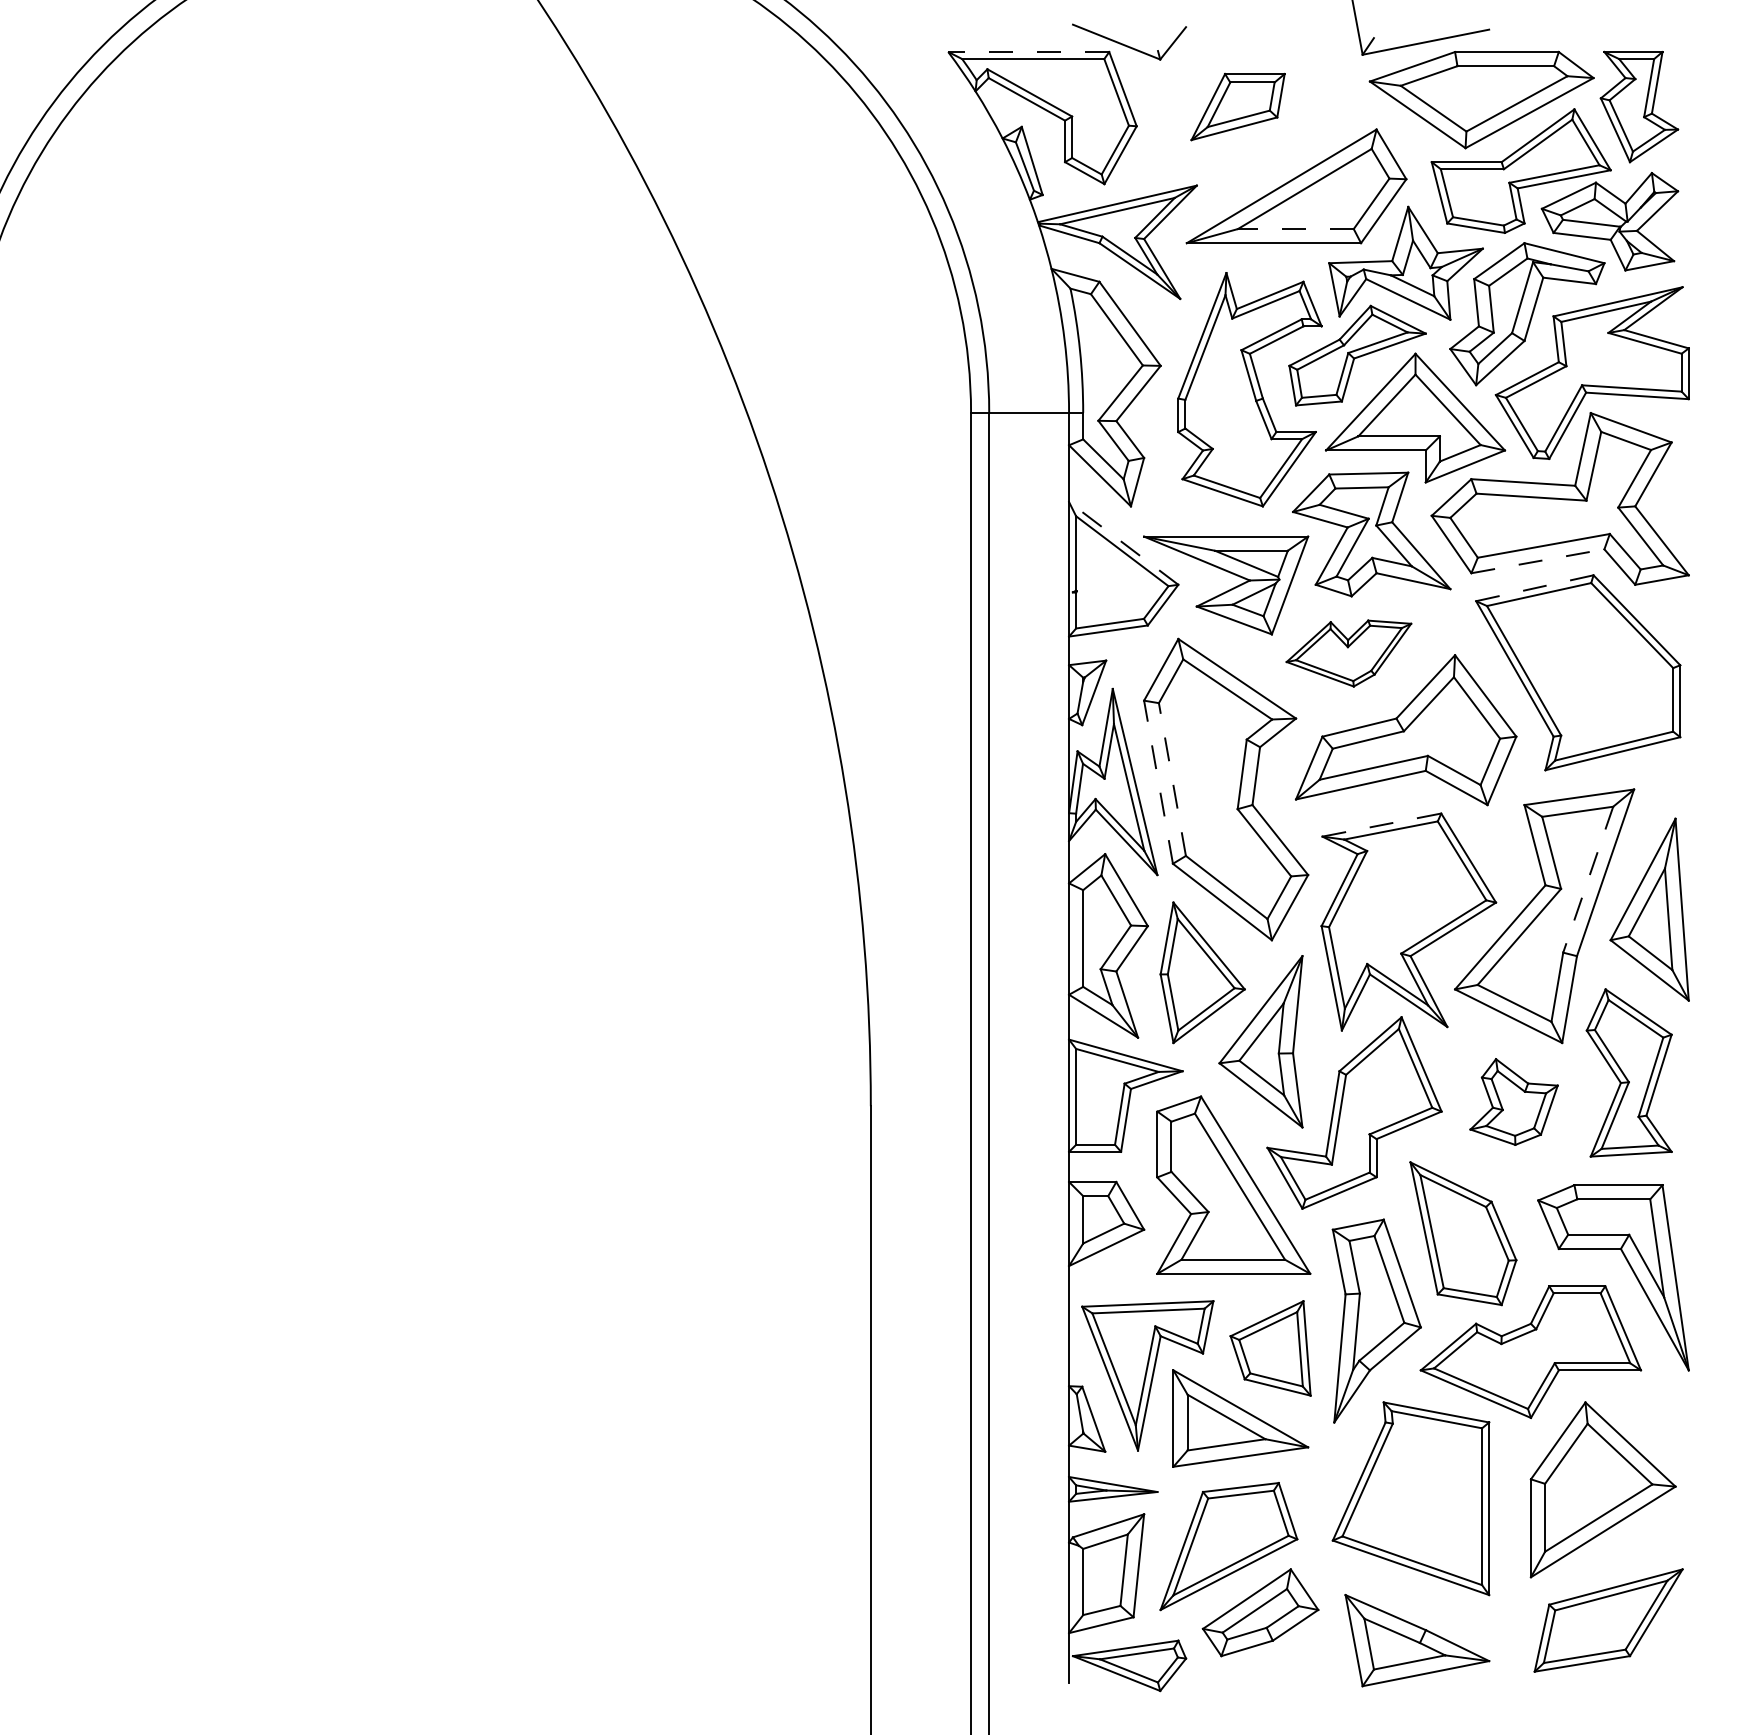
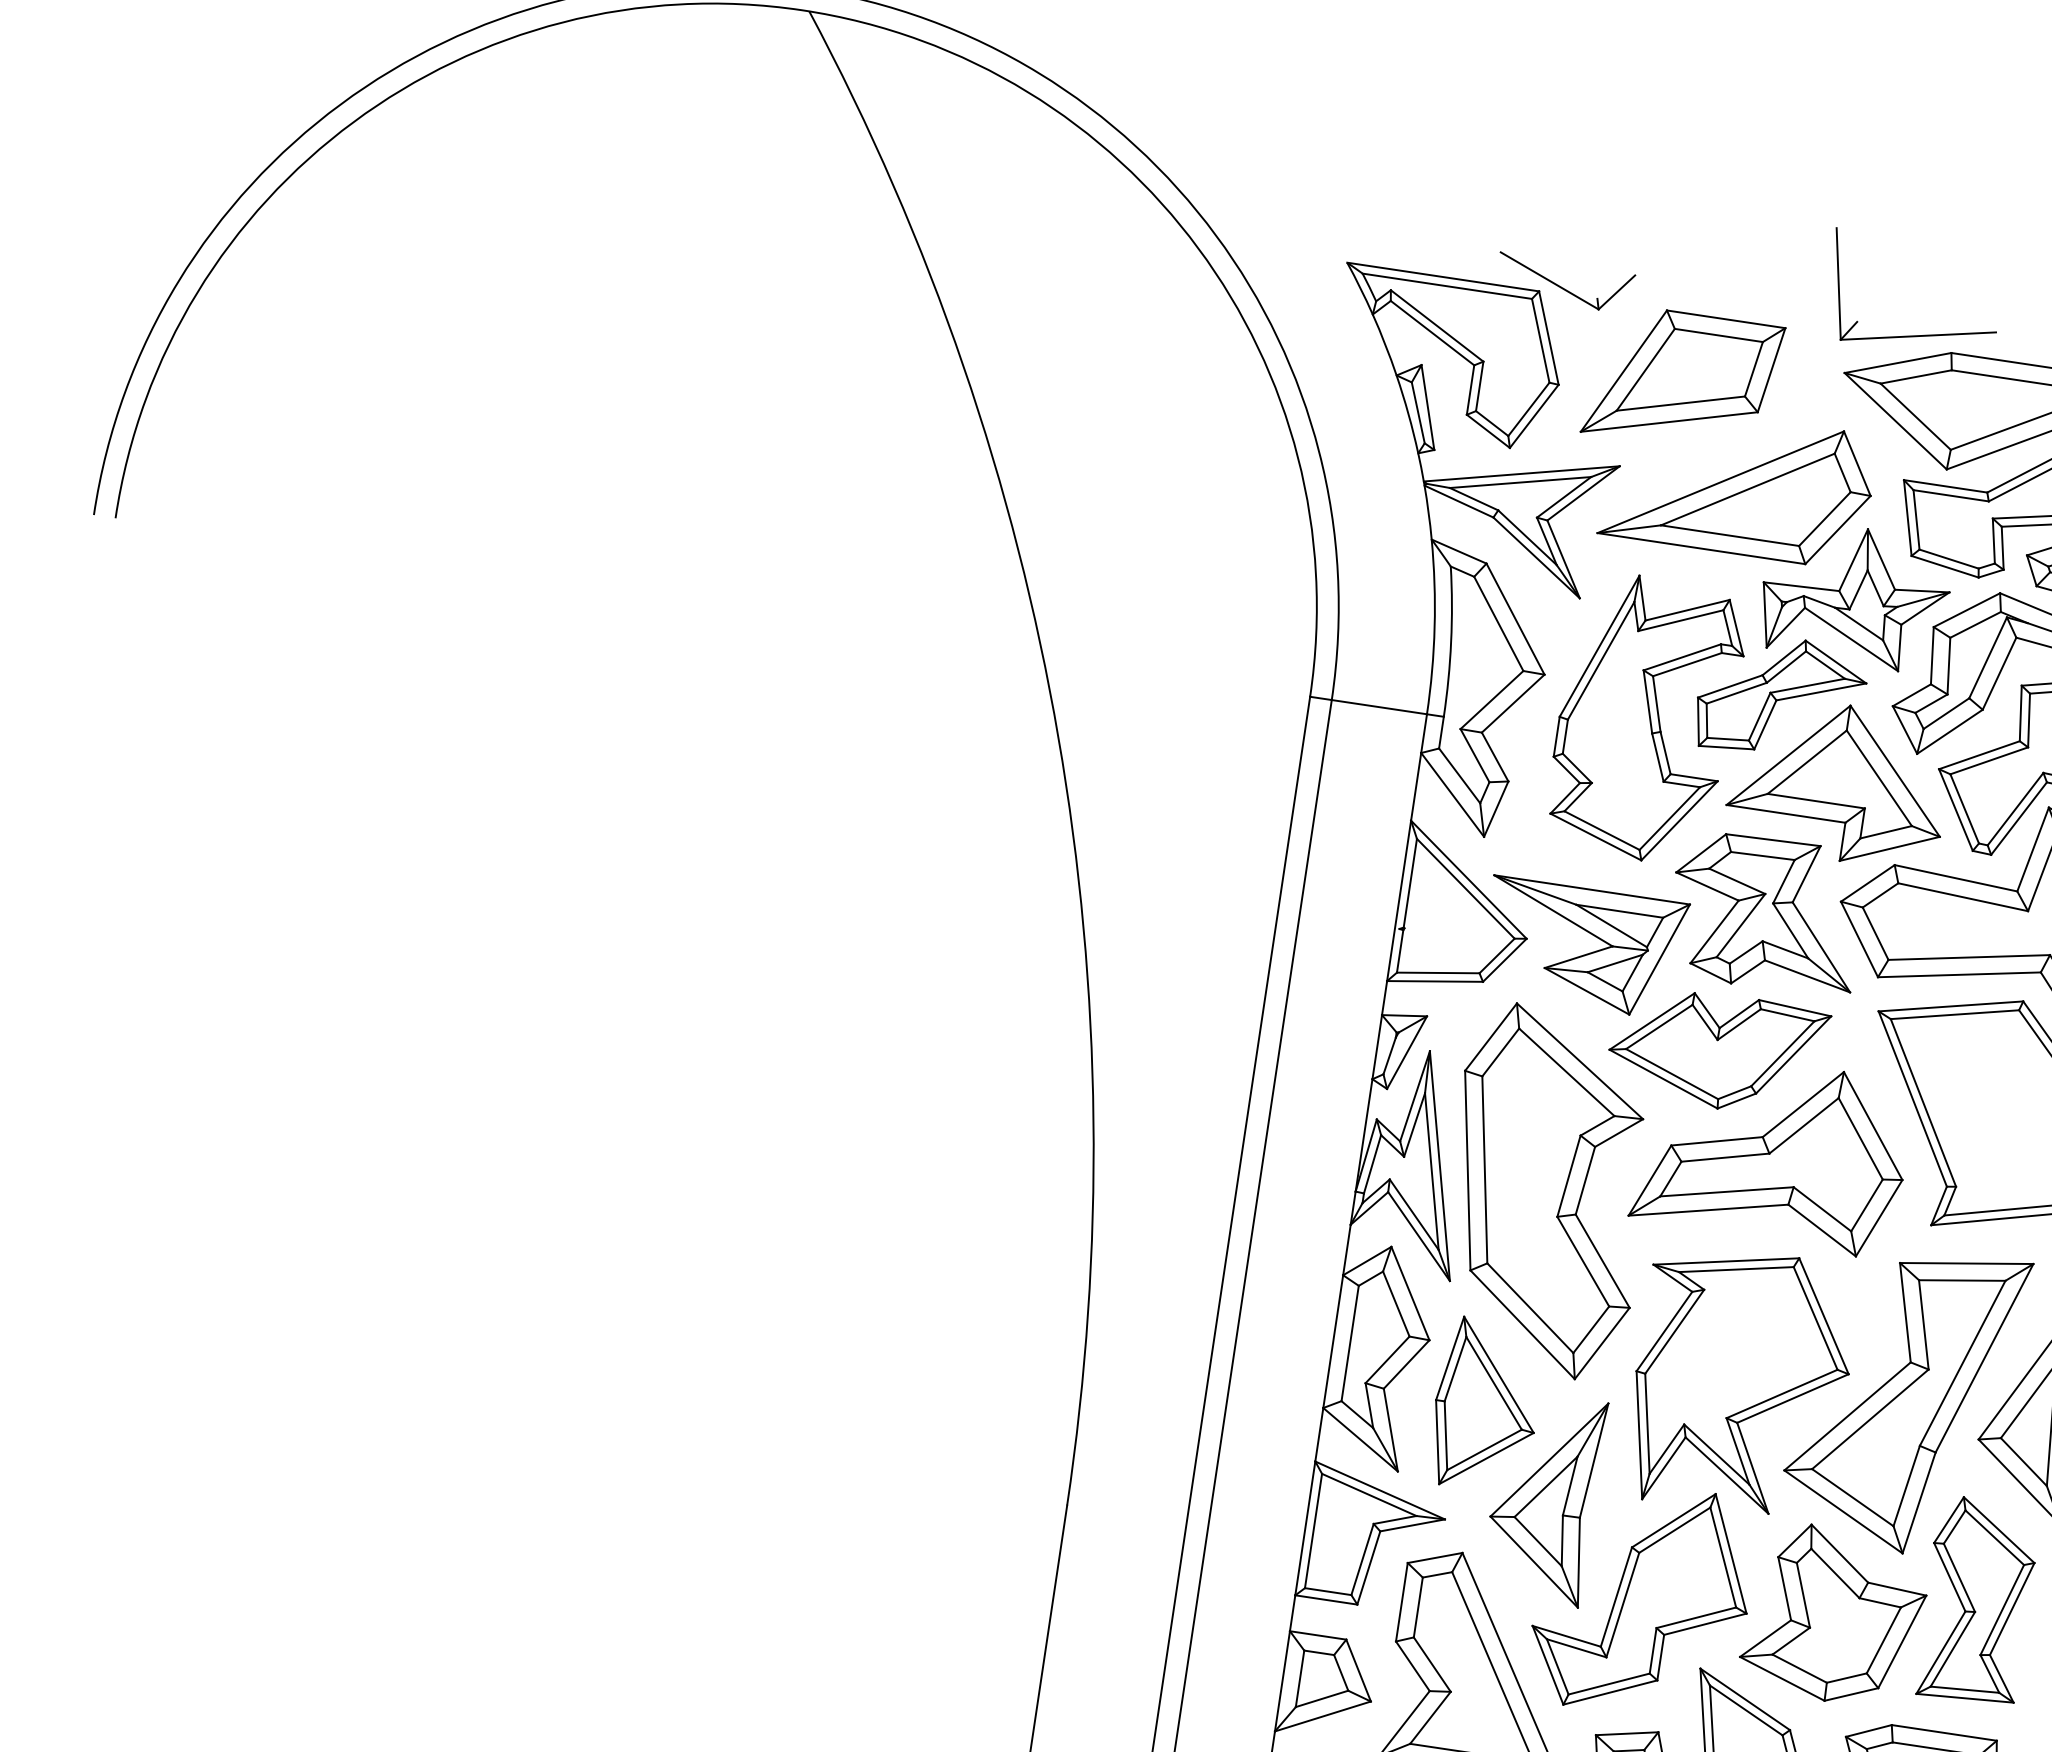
line: (1028, 52) -> (1442, 277), dashed -> solid
part: (1237, 106) -> (1682, 379), size x1.67
line: (1295, 229) -> (1729, 536), dashed -> solid
line: (1123, 543) -> (1468, 879), dashed -> solid
line: (1537, 561) -> (1958, 974), dashed -> solid
line: (1535, 588) -> (1951, 1006), dashed -> solid
part: (1348, 653) -> (1717, 1050), size x1.43
line: (1172, 779) -> (1484, 1169), dashed -> solid
line: (1158, 782) -> (1467, 1170), dashed -> solid
line: (1381, 825) -> (1725, 1261), dashed -> solid
line: (1588, 880) -> (1962, 1364), dashed -> solid
part: (1513, 1101) -> (1834, 1614), size x1.67

